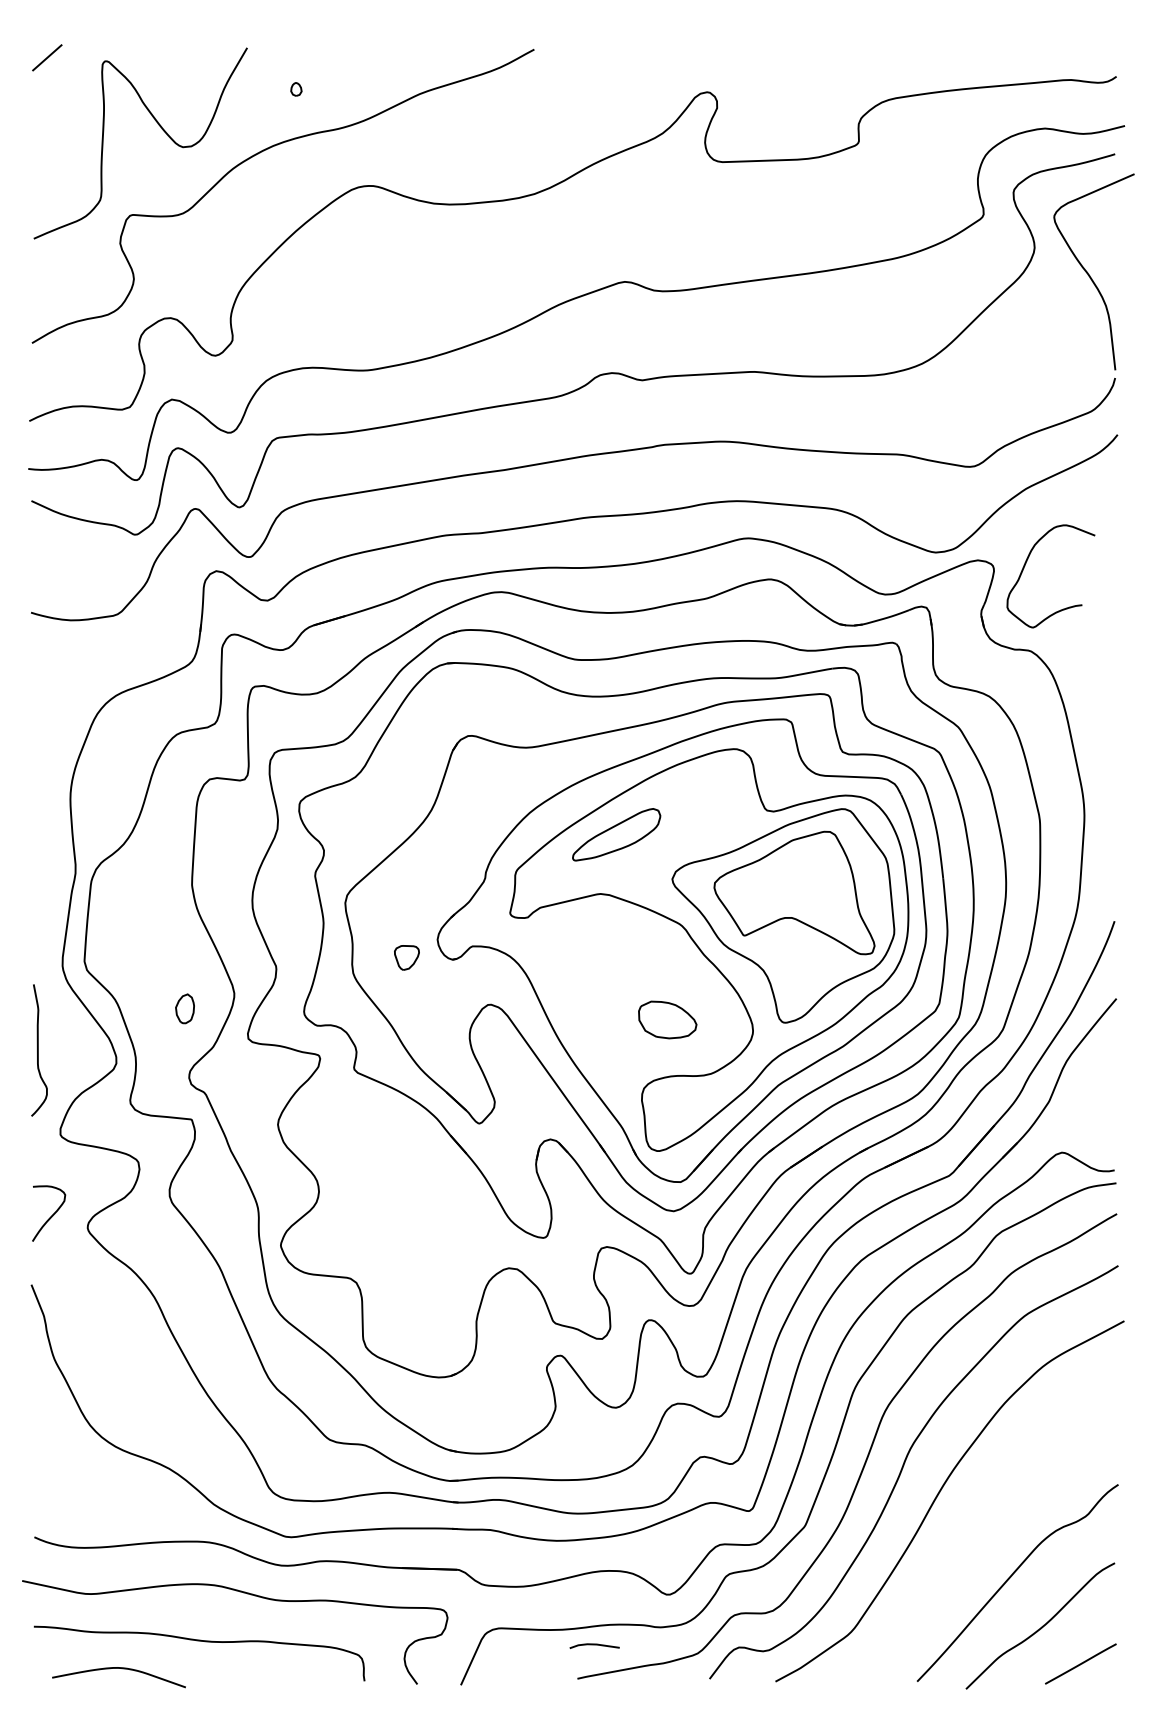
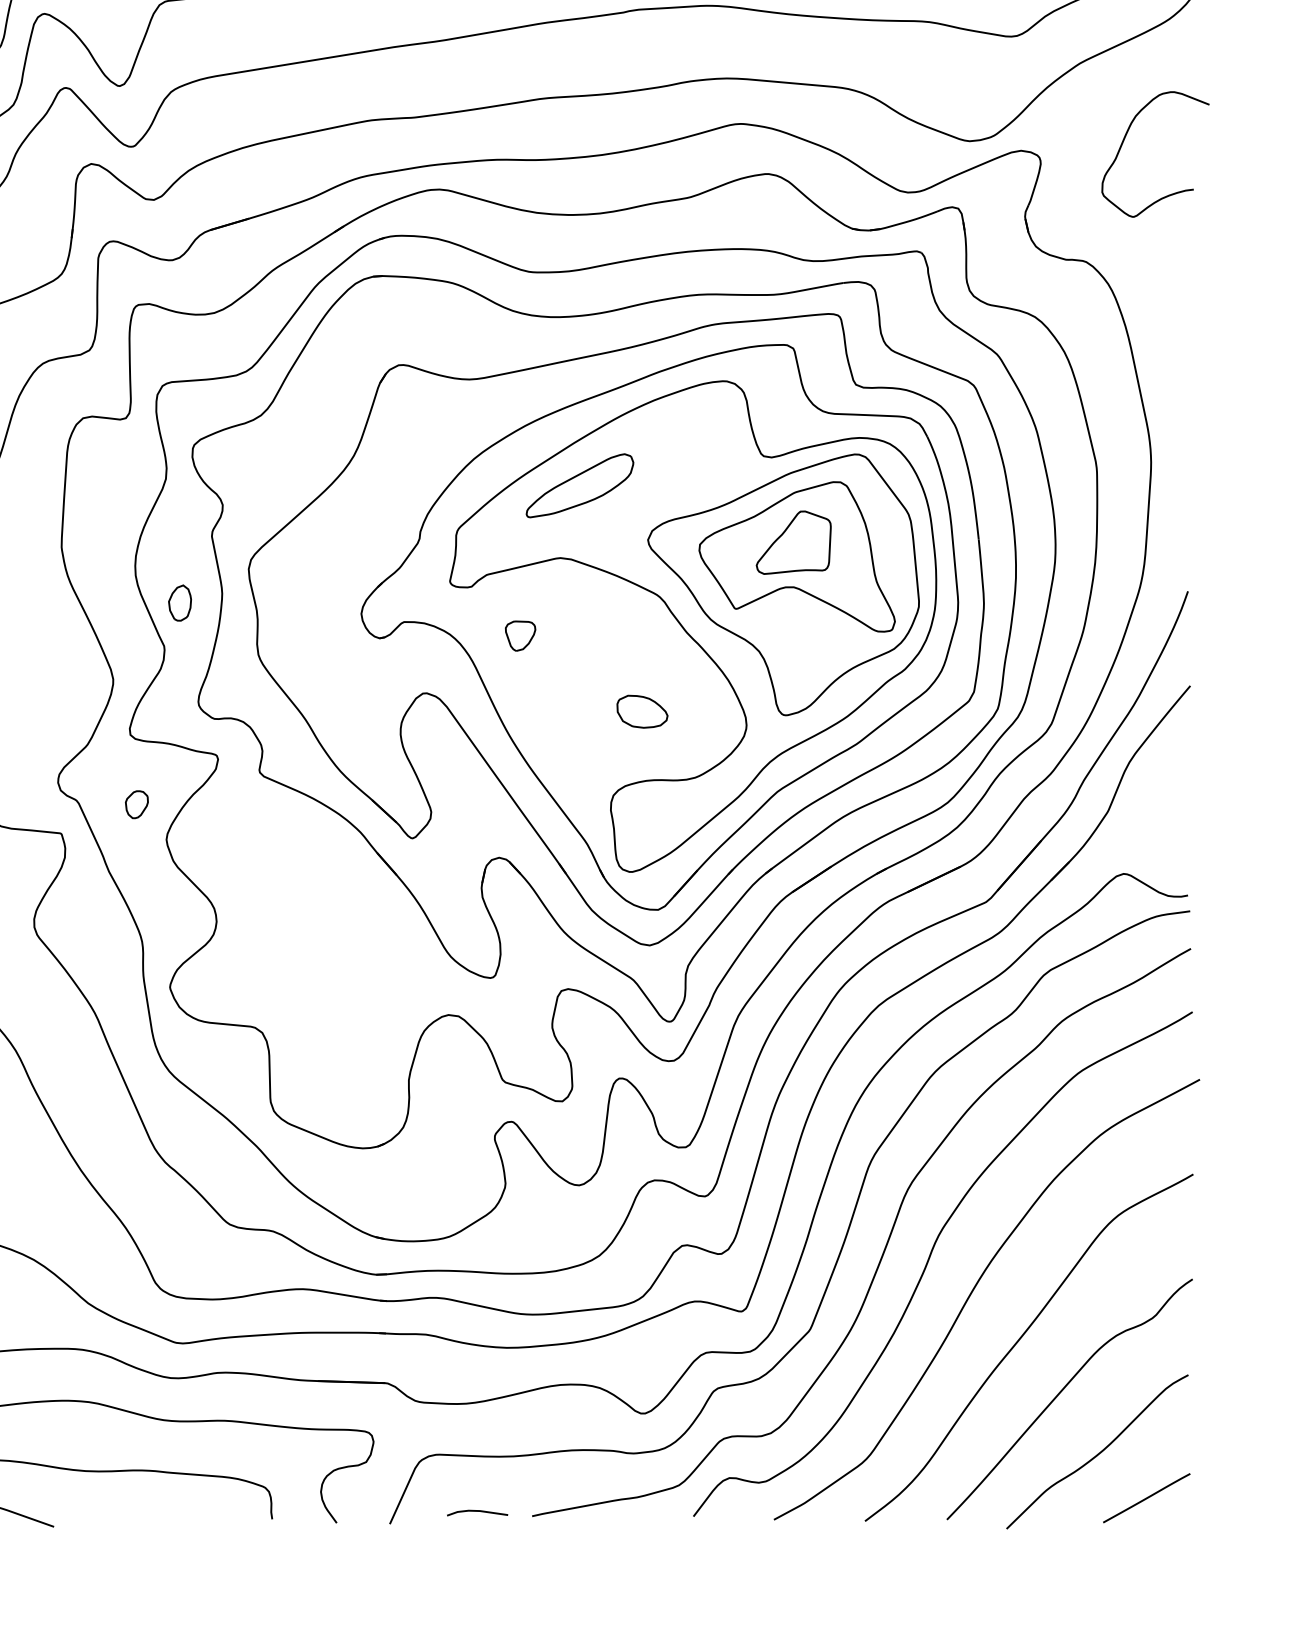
curve: (1025, 566) -> (1124, 142), moved
part: (791, 880) -> (793, 541), added
part: (406, 957) -> (520, 635), moved
part: (184, 1008) -> (179, 602), moved
part: (667, 1019) -> (642, 711), size x0.71
part: (253, 1095) -> (136, 804), added
curve: (978, 1533) -> (1021, 1338), added
line: (594, 1645) -> (477, 1512), moved

